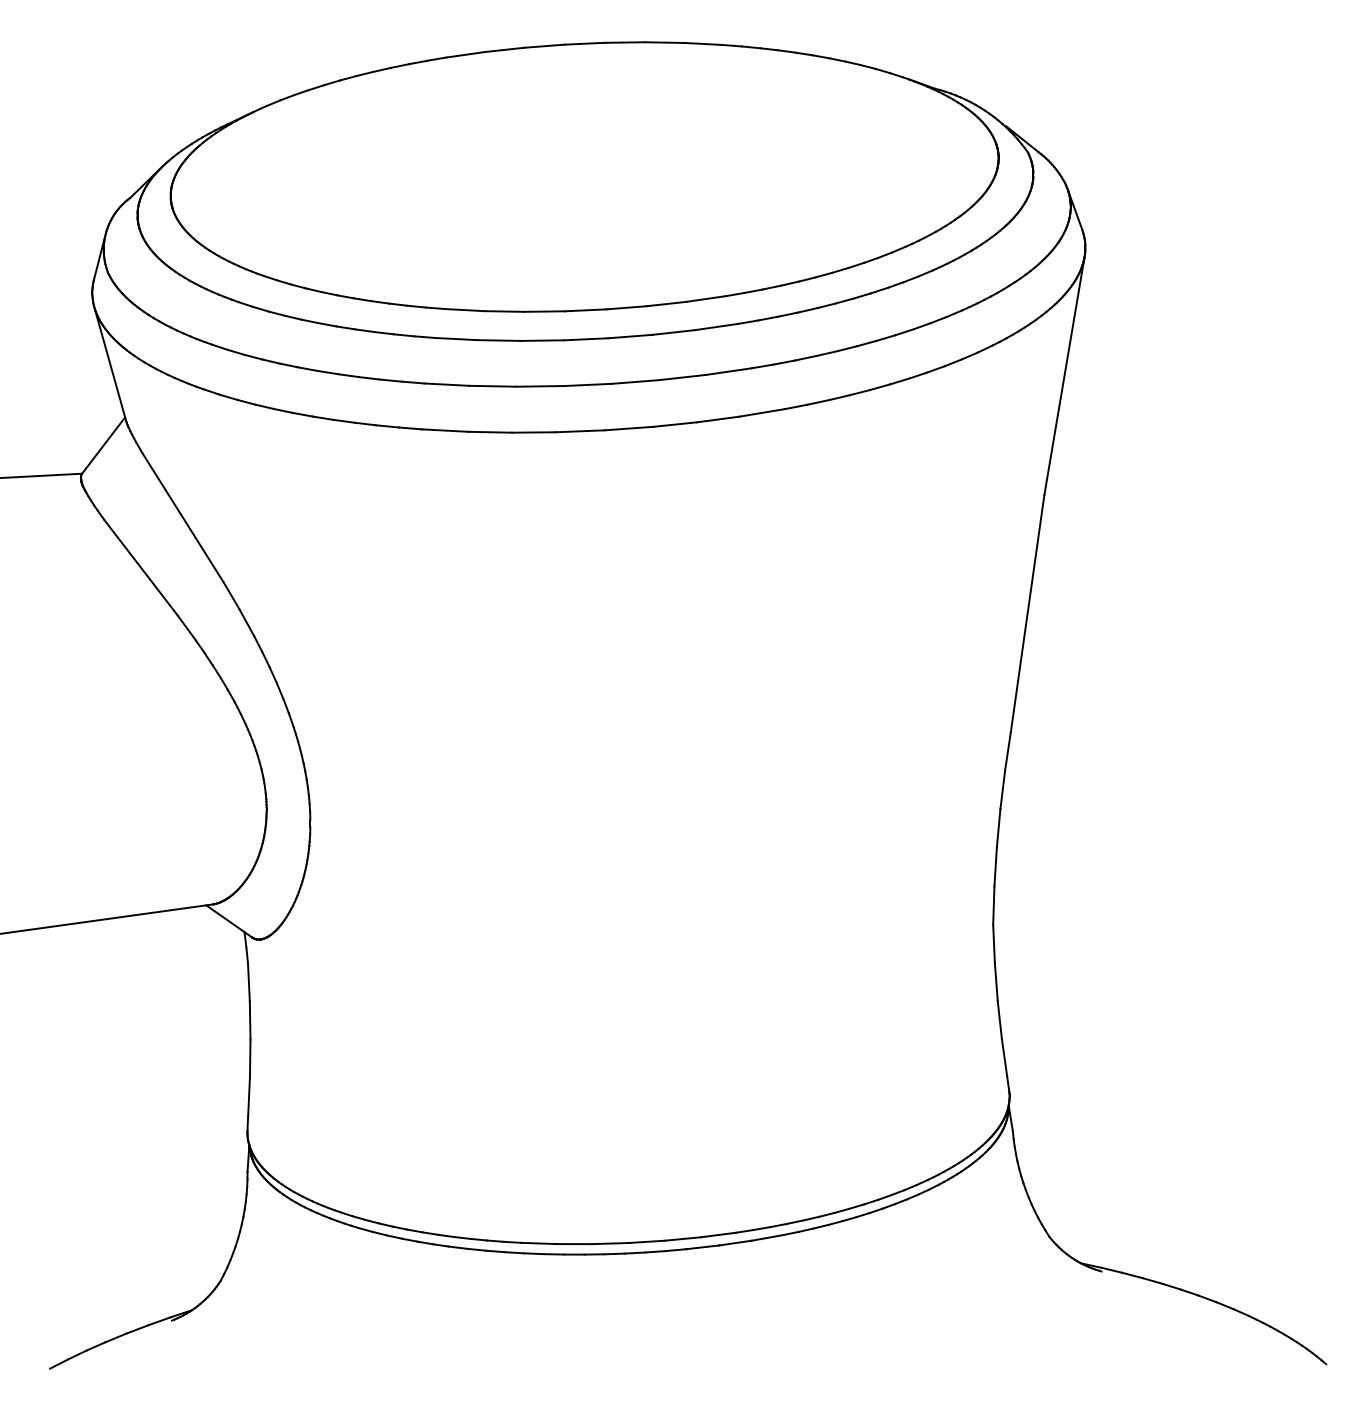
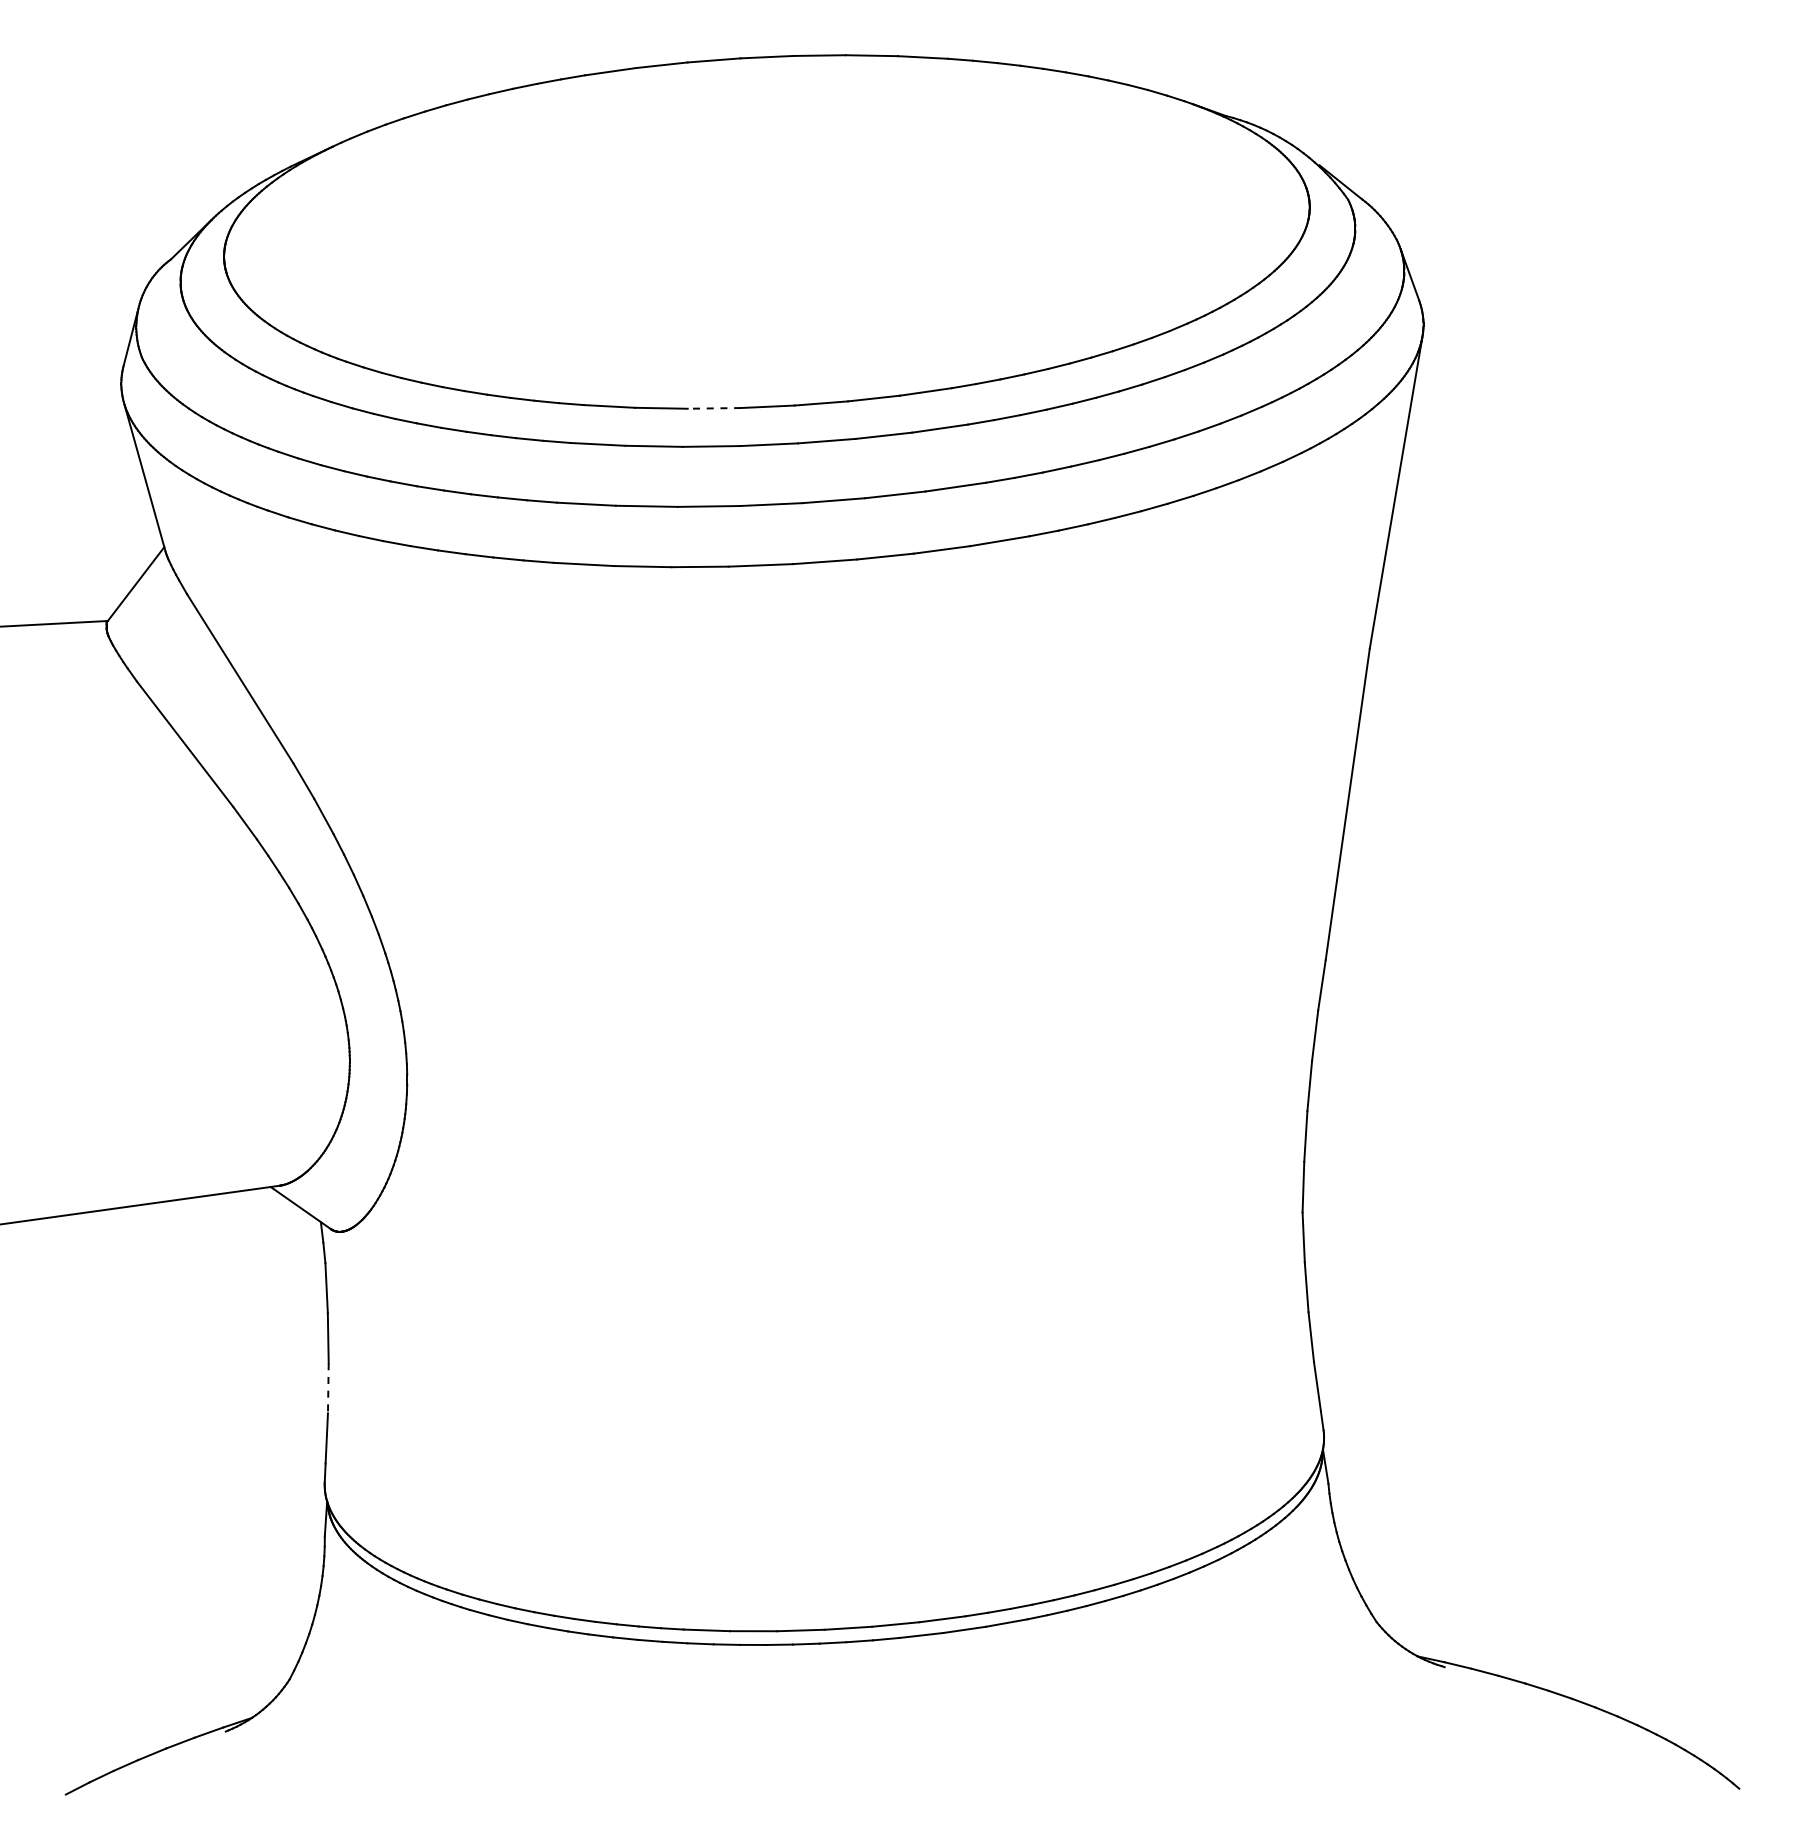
line: (544, 311) -> (714, 408), solid -> dashed
line: (250, 1059) -> (328, 1388), solid -> dashed

